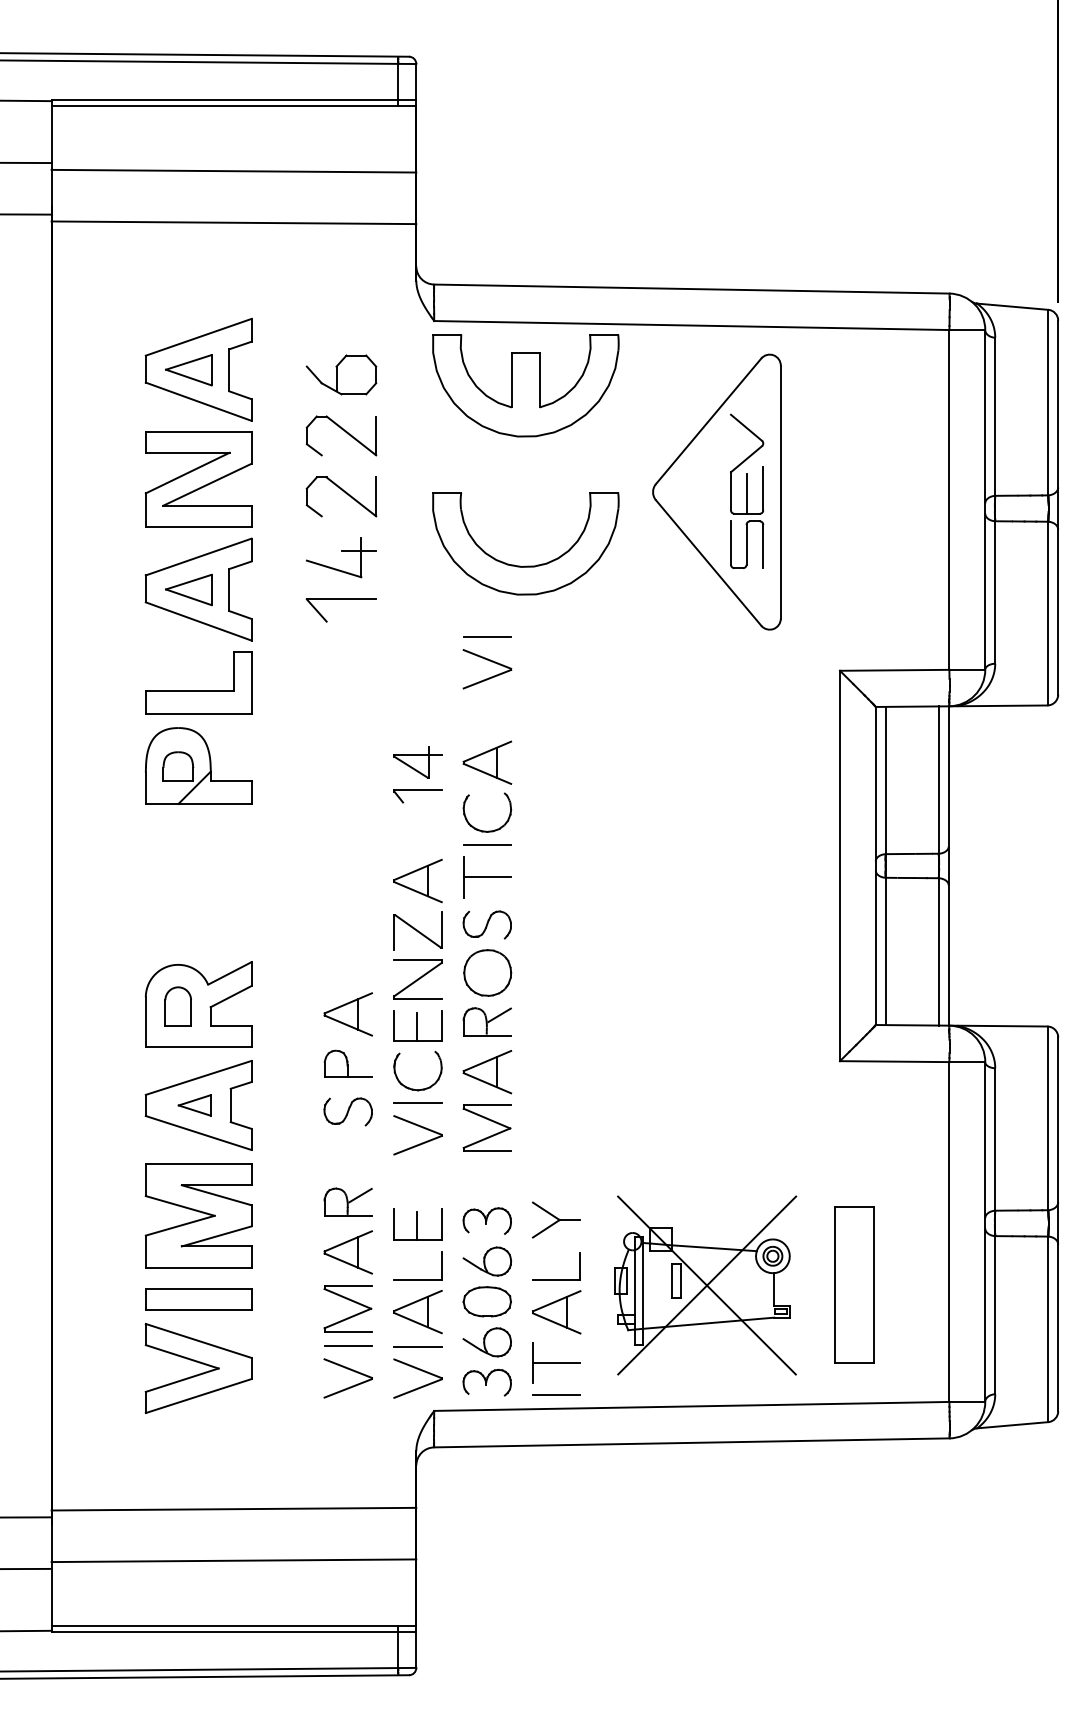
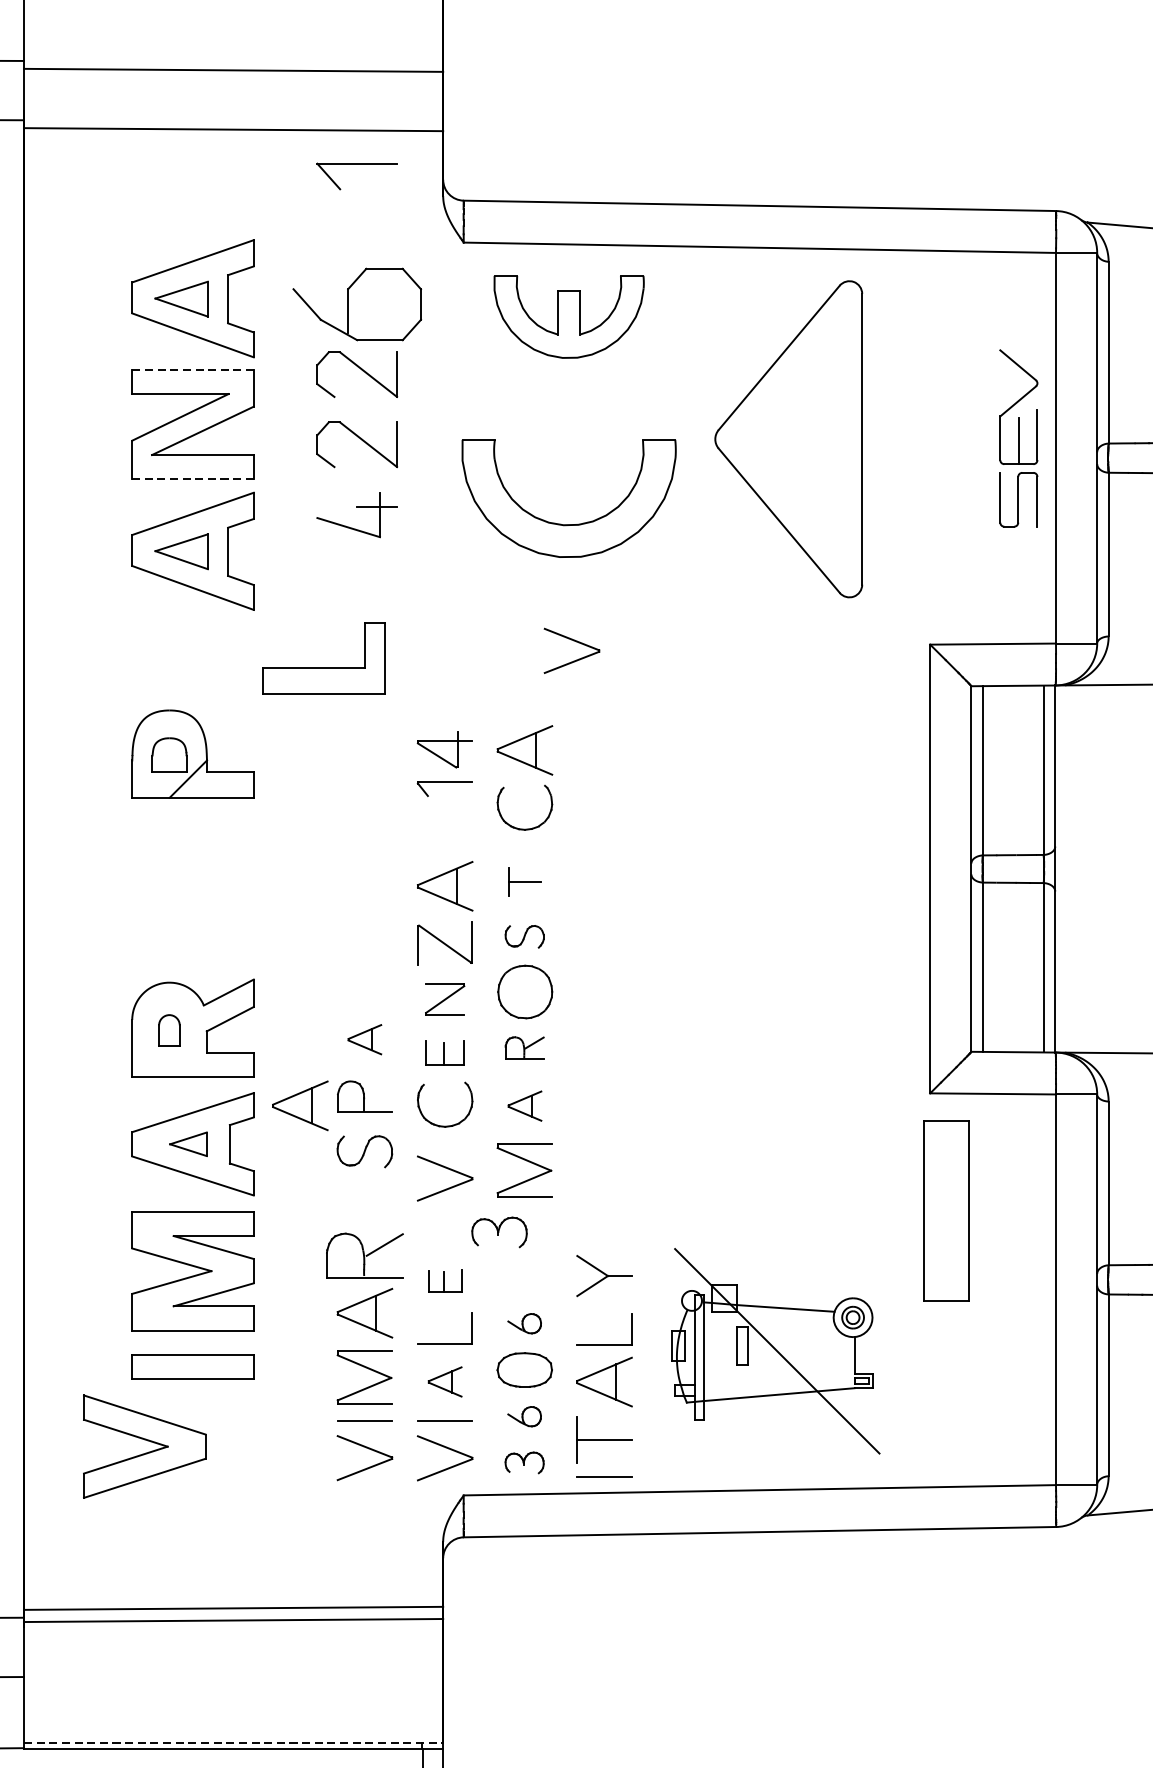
part: (341, 374) -> (357, 304), size x1.6
part: (525, 385) -> (568, 316), size x0.7
line: (198, 431) -> (192, 369), solid -> dashed
part: (747, 490) -> (1019, 437), moved
line: (198, 527) -> (192, 479), solid -> dashed
part: (340, 599) -> (356, 163), moved
line: (487, 637) -> (525, 606), removed
part: (491, 676) -> (576, 659), moved
part: (198, 690) -> (323, 667), moved
line: (487, 844) -> (525, 844), removed
part: (487, 877) -> (525, 882), size x0.6
part: (486, 924) -> (523, 936), size x0.7
part: (417, 979) -> (444, 999), size x0.7
part: (177, 1006) -> (168, 1030), size x0.7
part: (347, 1014) -> (364, 1039), size x0.6
part: (486, 1021) -> (523, 1047), size x0.7
part: (417, 1025) -> (444, 1052), size x0.7
part: (291, 1071) -> (299, 1105), added
part: (487, 1072) -> (525, 1106), size x0.6
line: (417, 1103) -> (444, 1142), removed
part: (347, 1201) -> (364, 1254), size x1.4
part: (486, 1220) -> (498, 1231), moved
part: (417, 1224) -> (444, 1281), size x0.6
part: (486, 1261) -> (523, 1323), size x0.6
part: (854, 1284) -> (946, 1209), moved
line: (707, 1285) -> (777, 1351), removed
part: (417, 1312) -> (444, 1382), size x0.6
part: (486, 1342) -> (523, 1416), size x0.6
part: (198, 1368) -> (144, 1446), moved
part: (486, 1382) -> (523, 1462), size x0.7
line: (233, 1560) -> (233, 1620), moved
line: (234, 1626) -> (234, 1743), solid -> dashed

